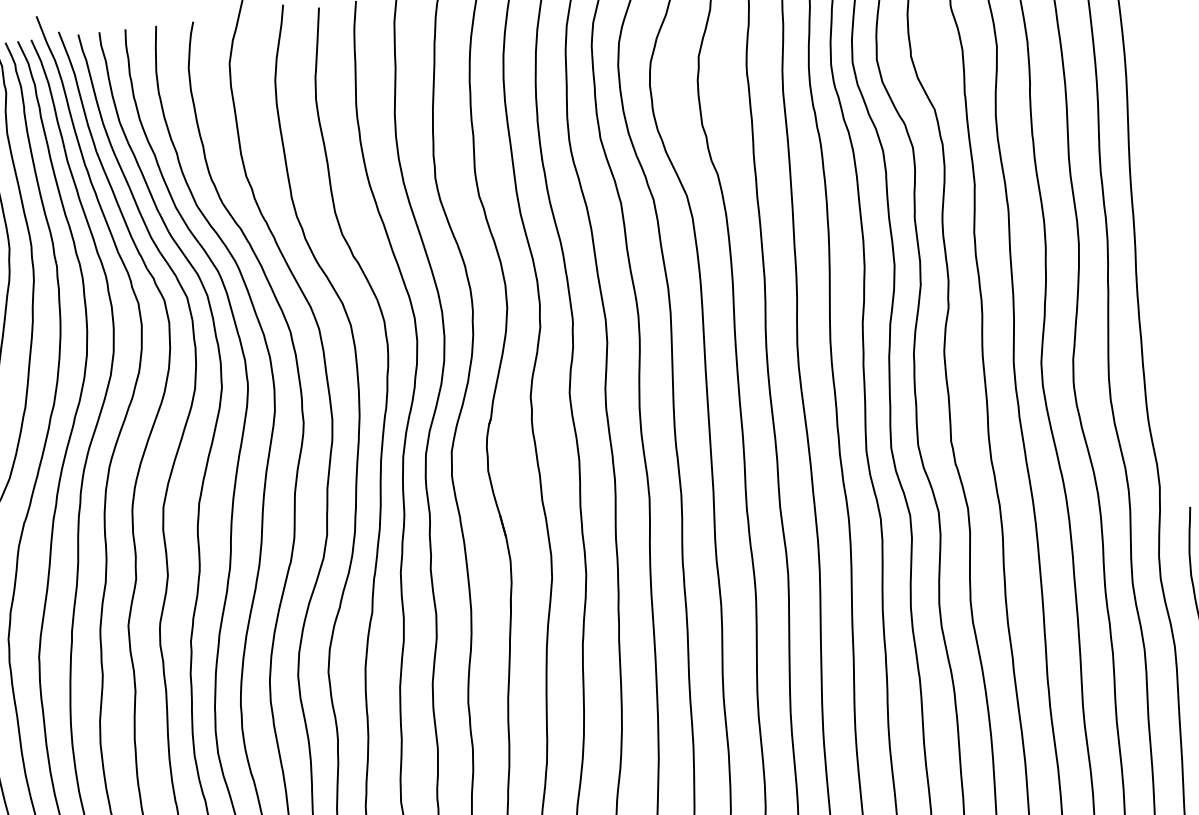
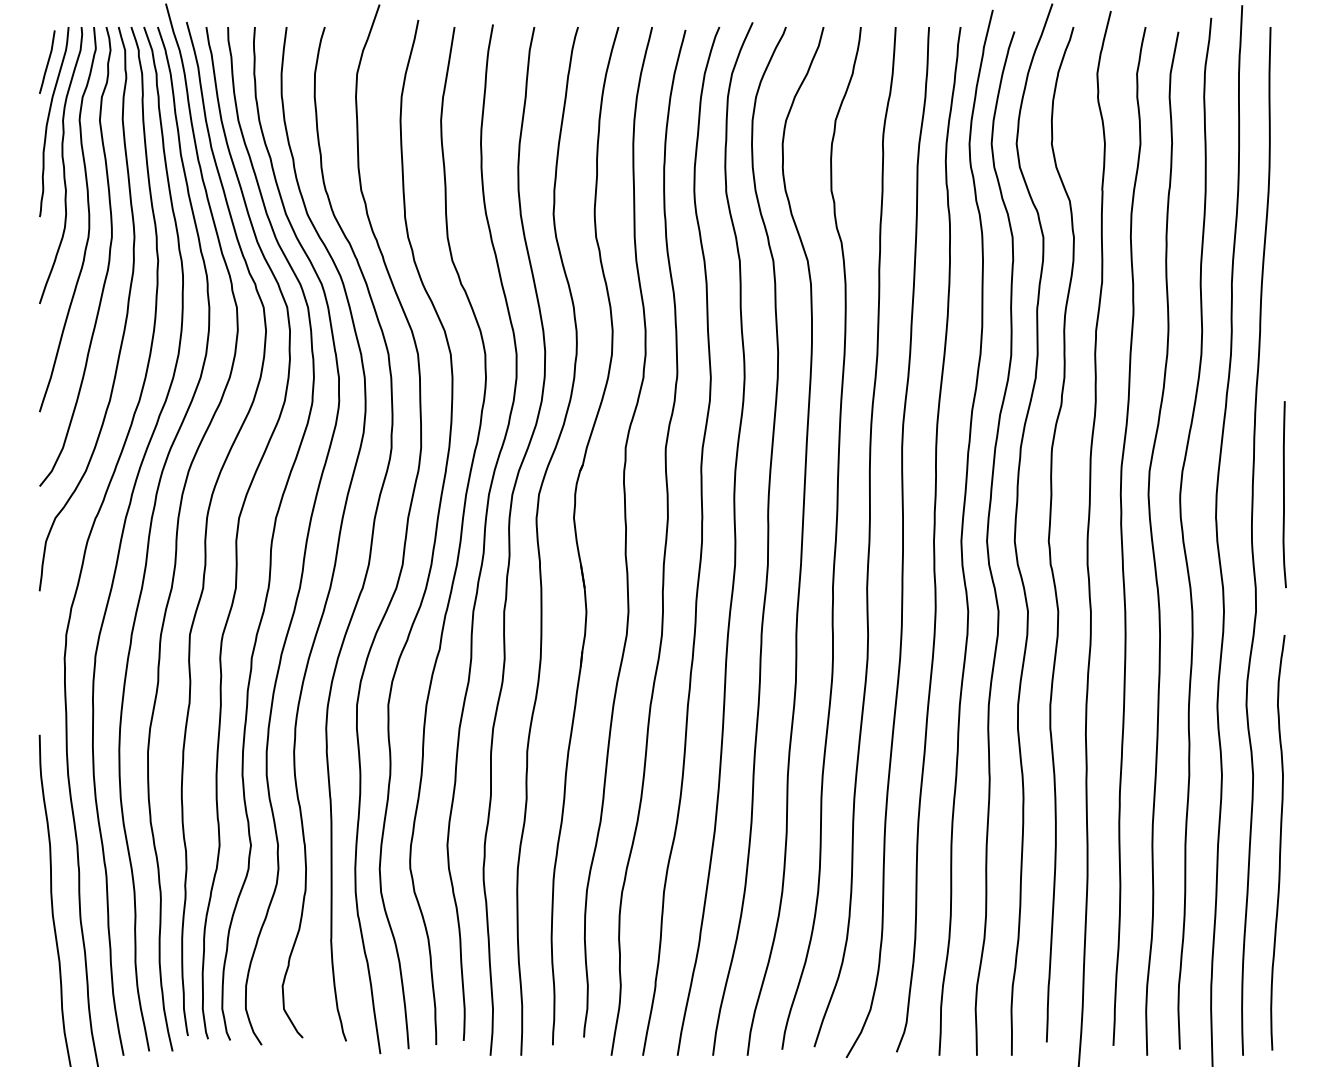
curve: (1174, 370) -> (1284, 494), added

